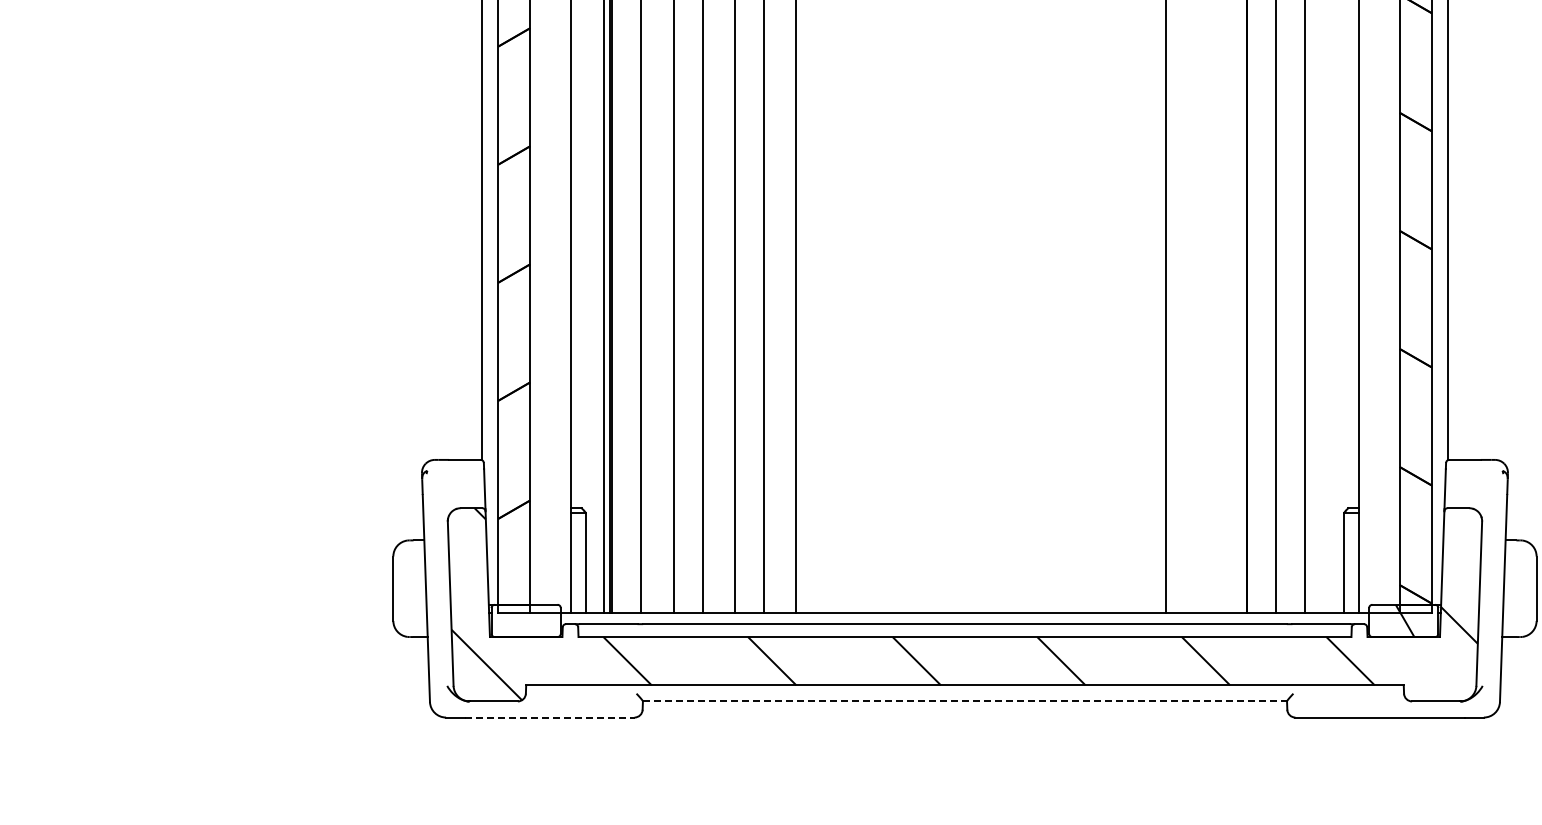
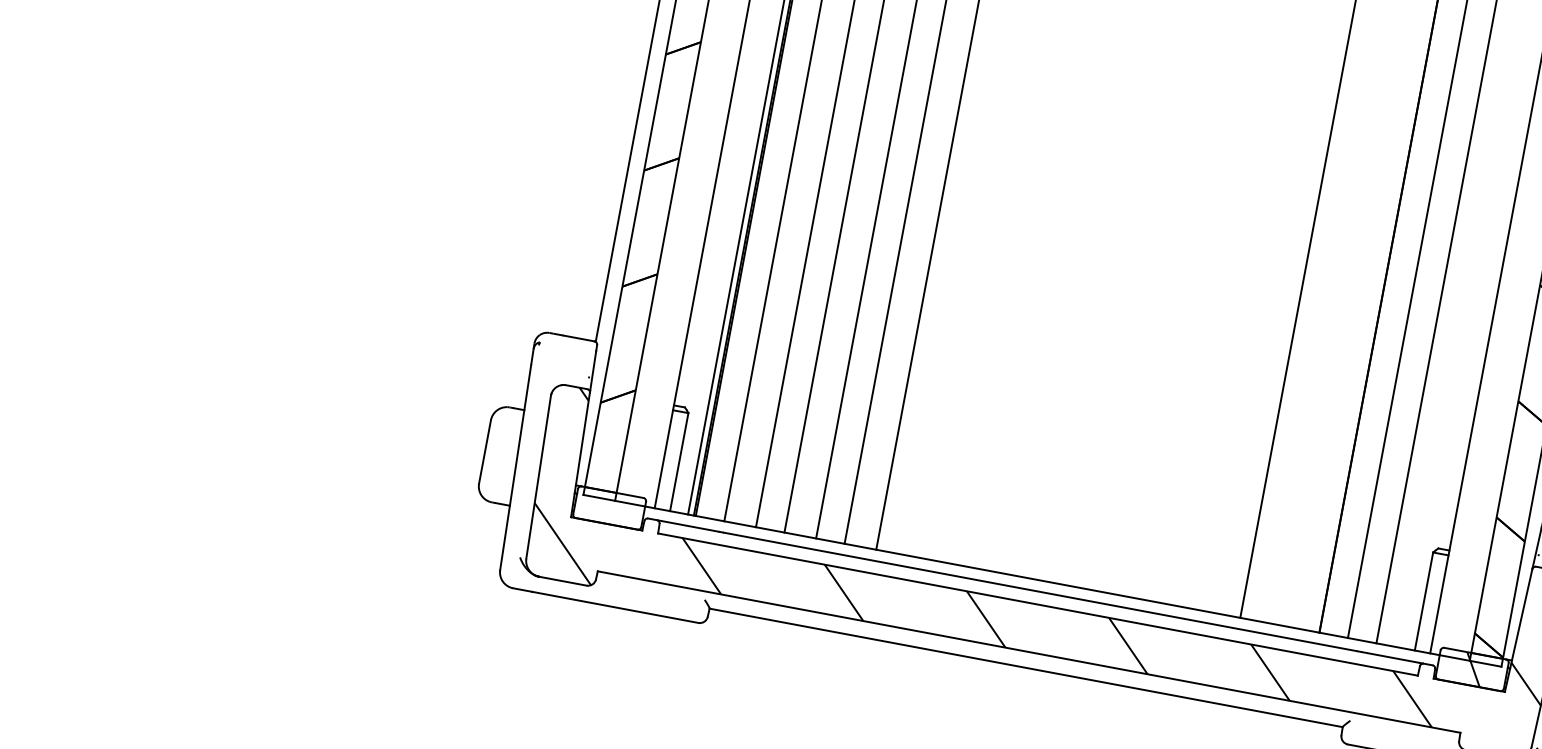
line: (965, 701) -> (1026, 668), dashed -> solid
line: (550, 717) -> (615, 607), dashed -> solid

